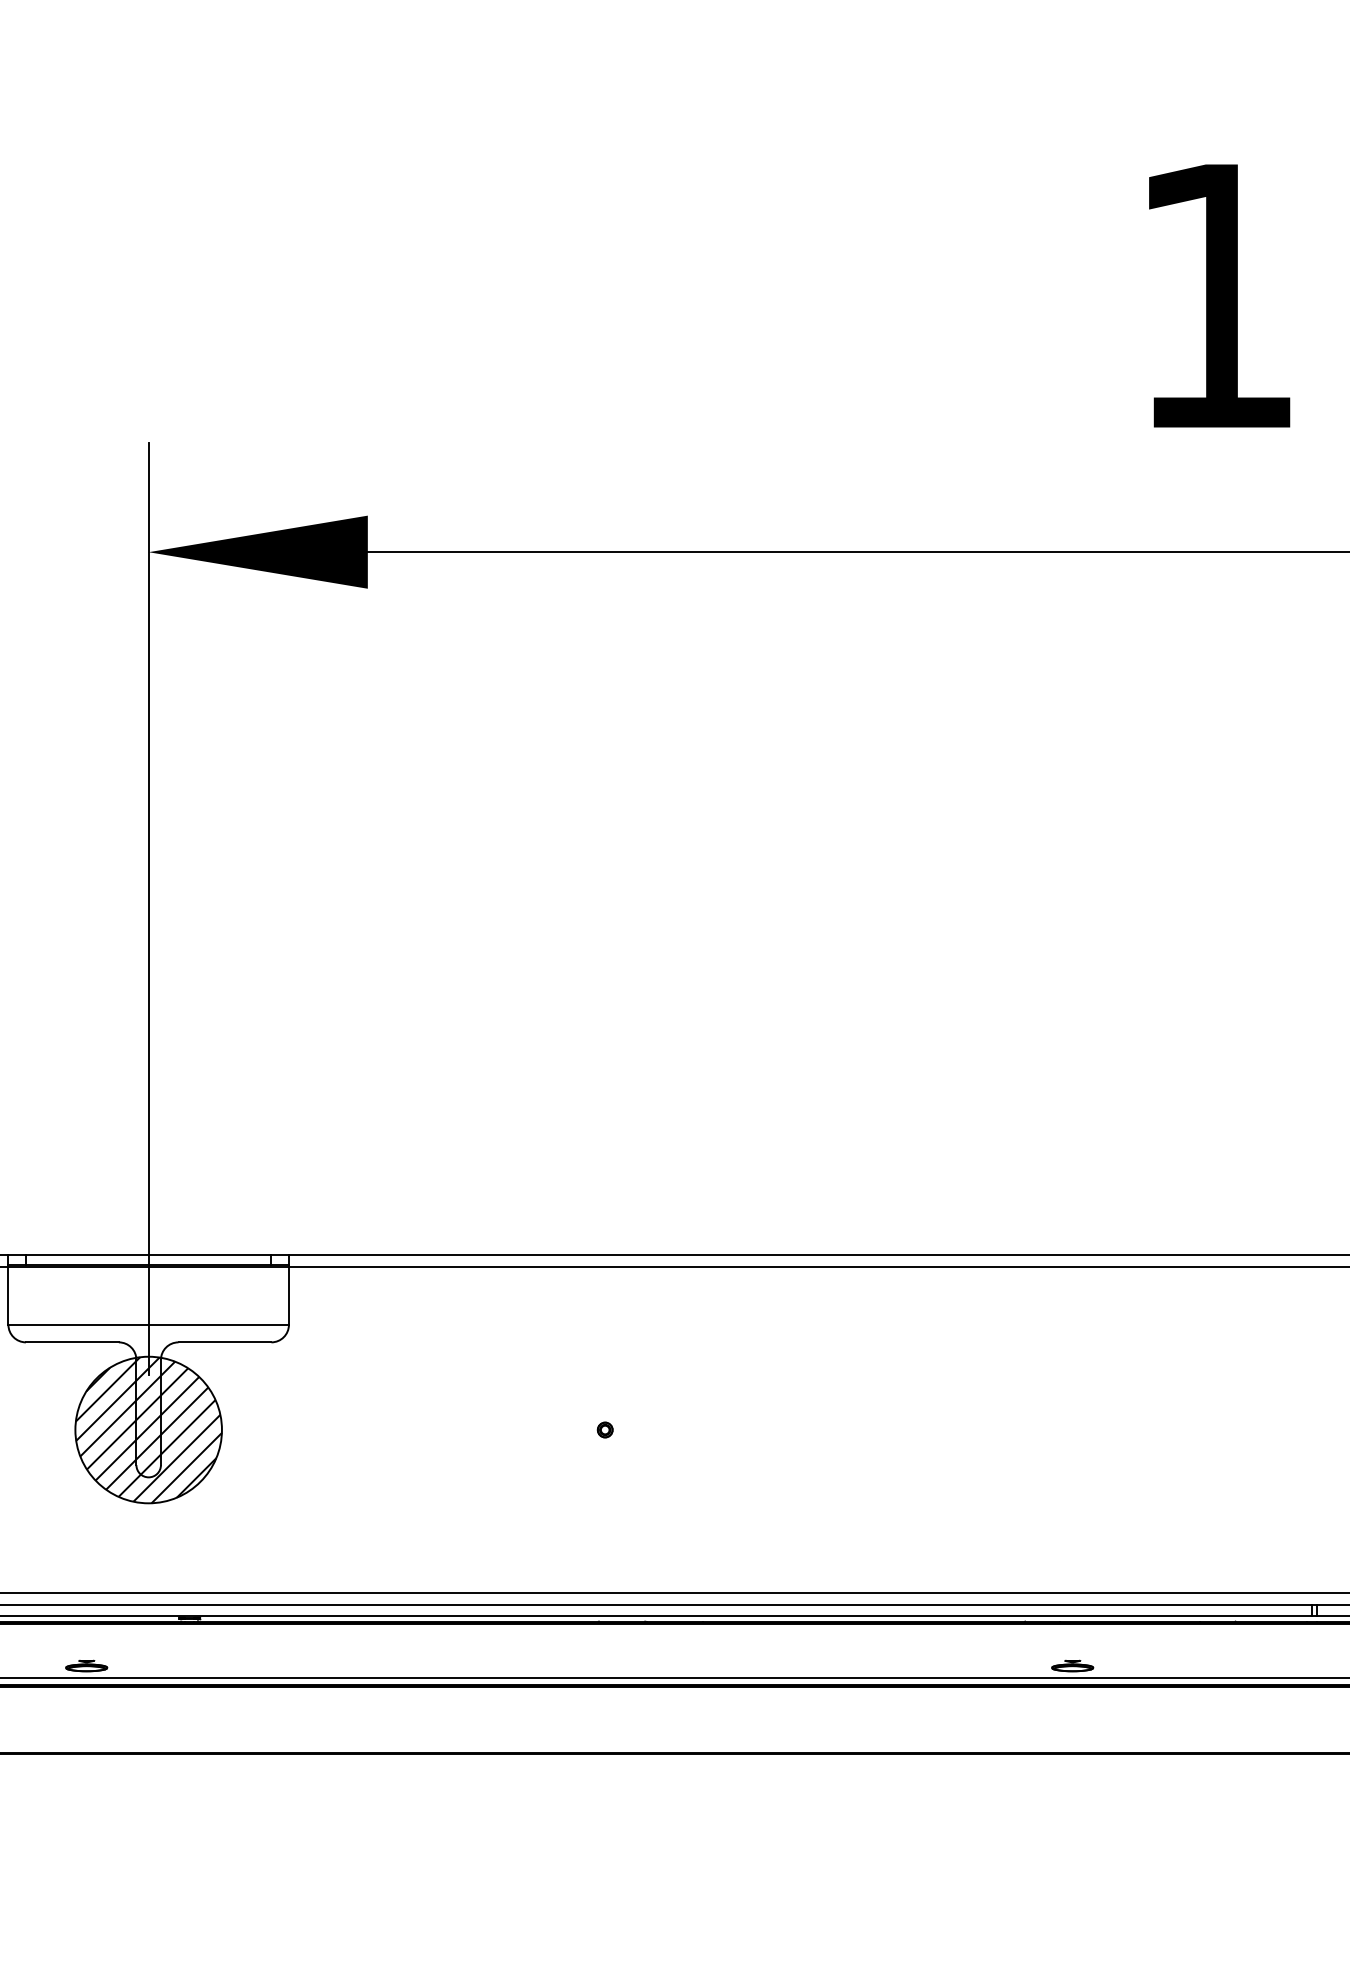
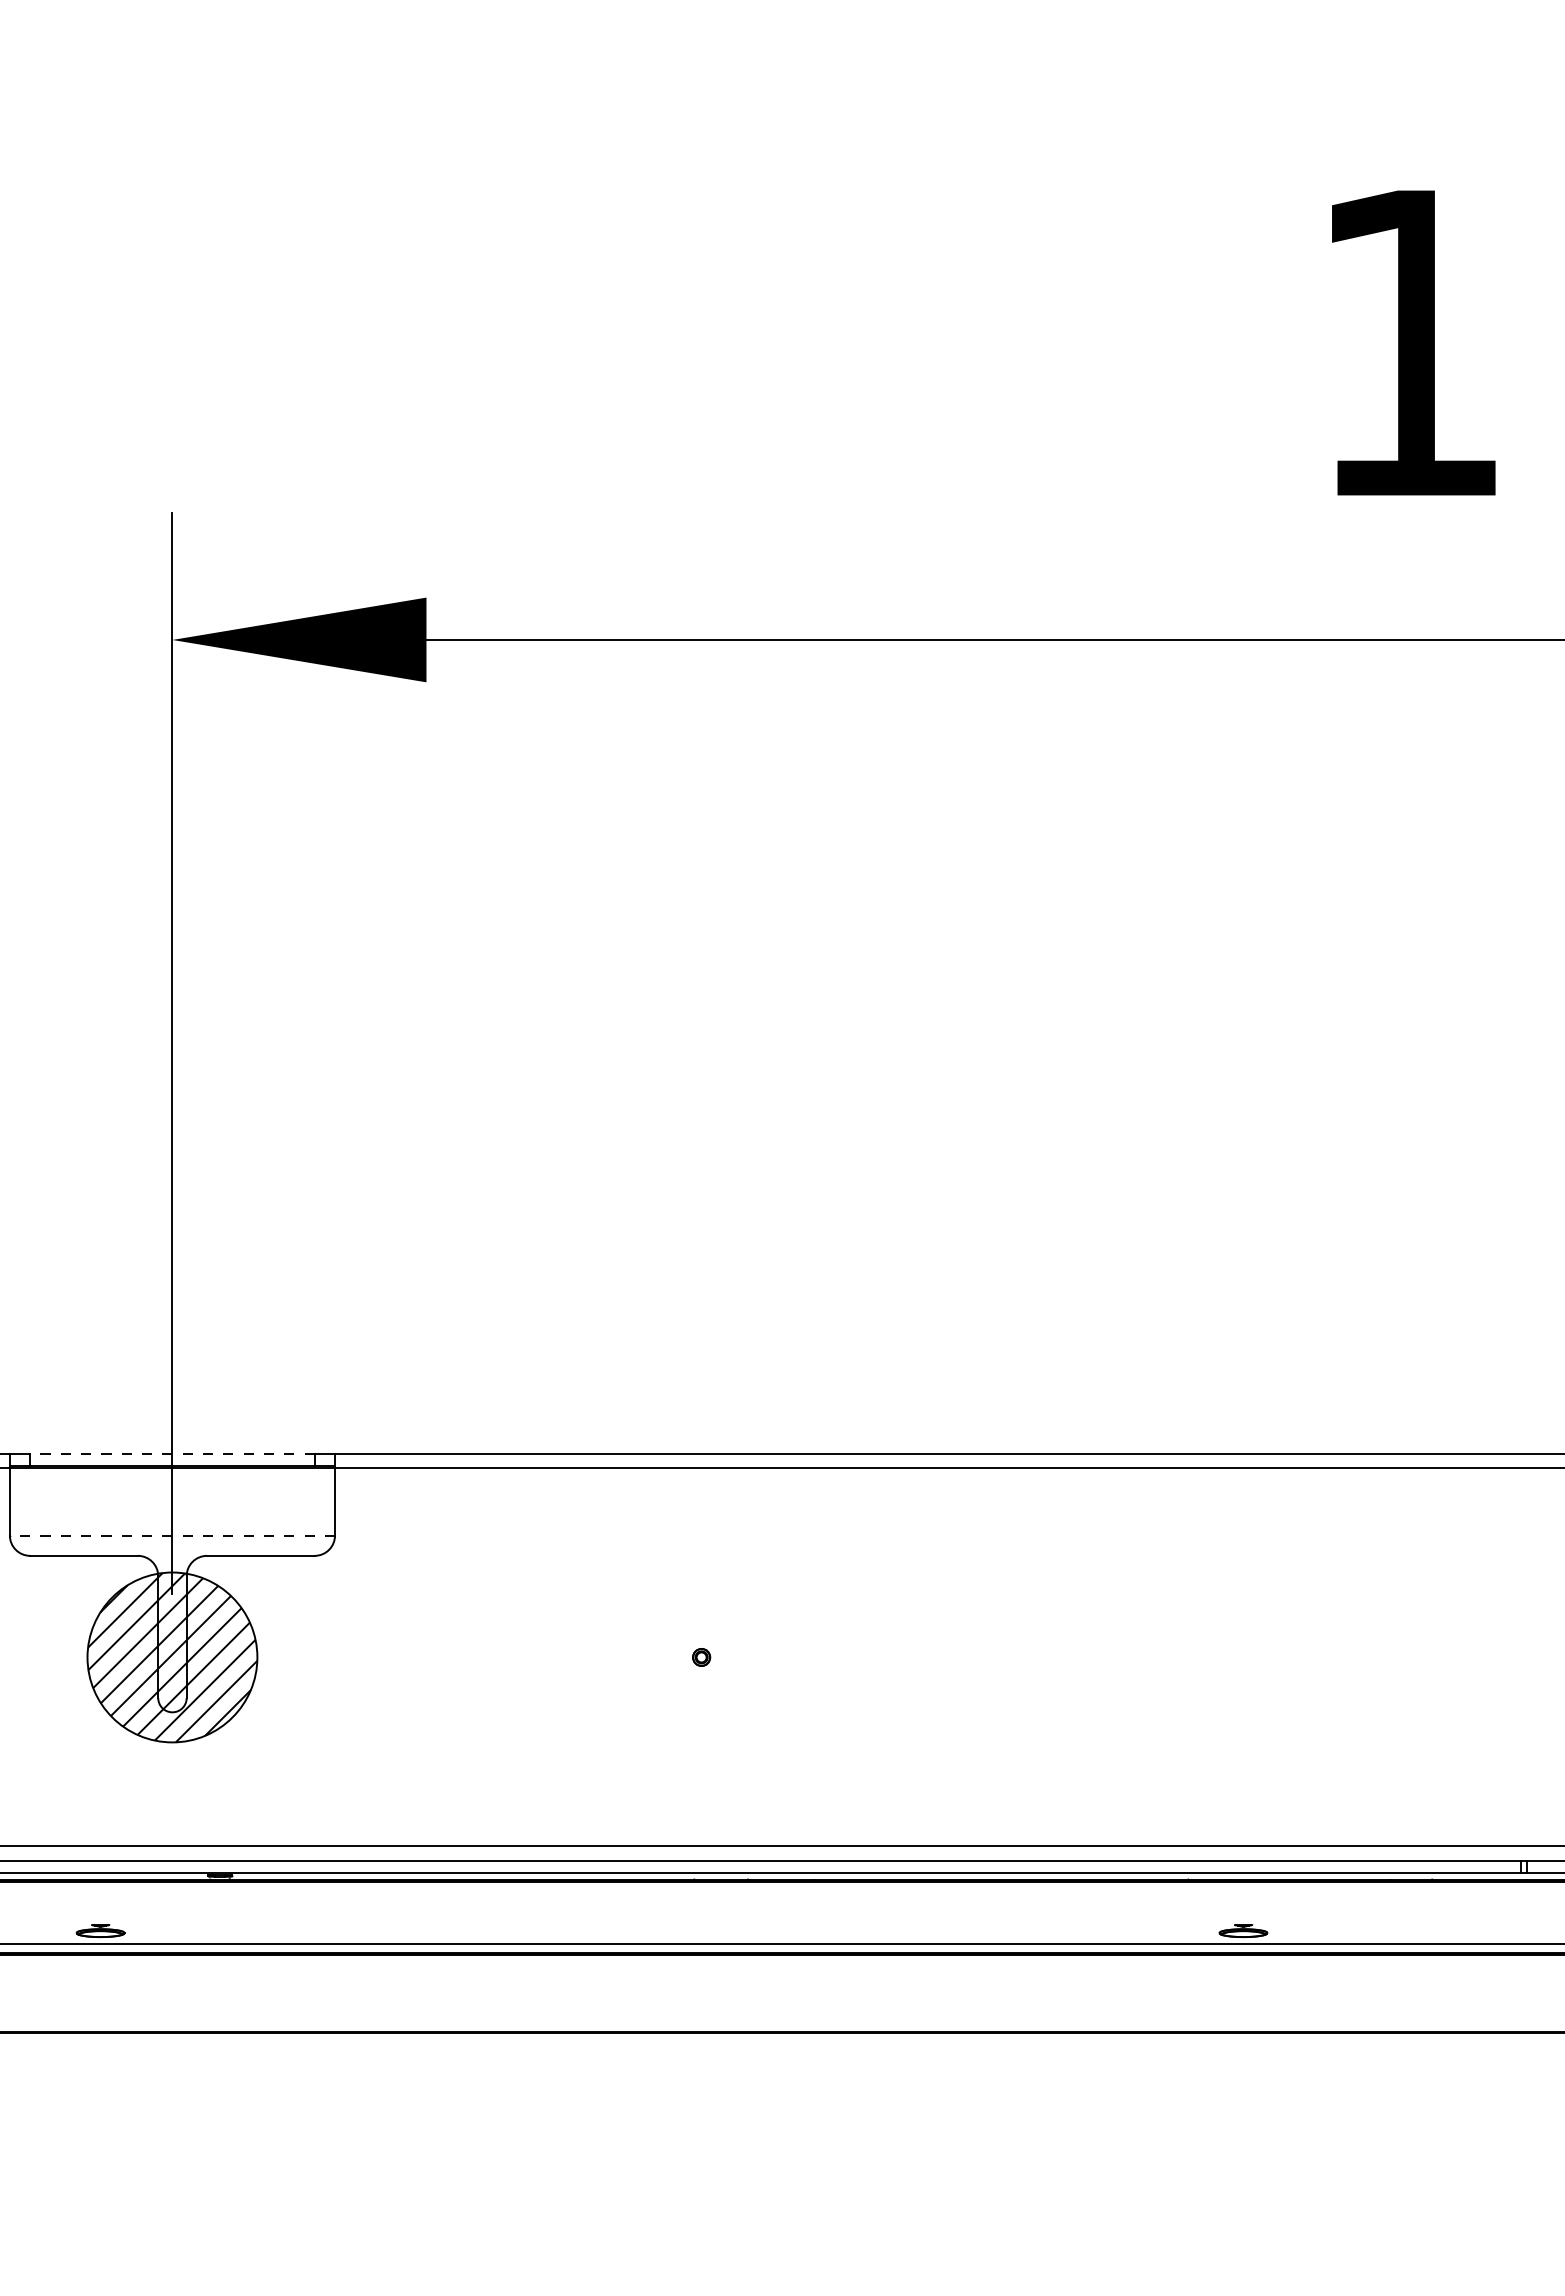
line: (148, 1254) -> (172, 1454), solid -> dashed
line: (148, 1324) -> (172, 1535), solid -> dashed

